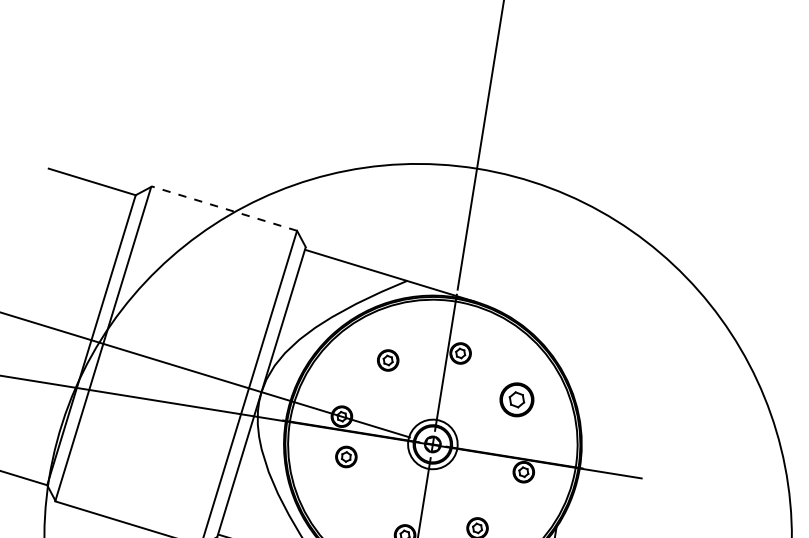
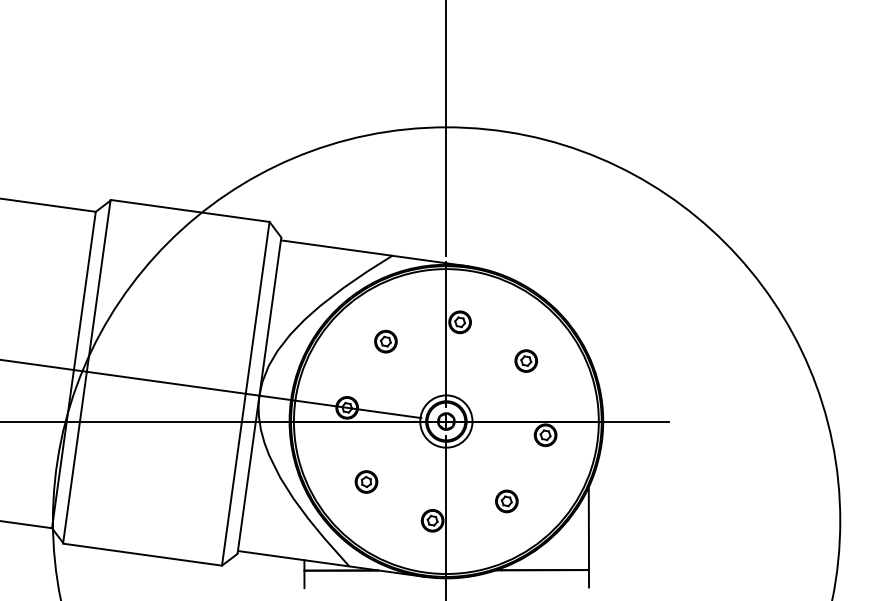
line: (223, 208) -> (189, 210), dashed -> solid
part: (516, 399) -> (525, 360), size x0.62
part: (346, 456) -> (366, 481), moved

